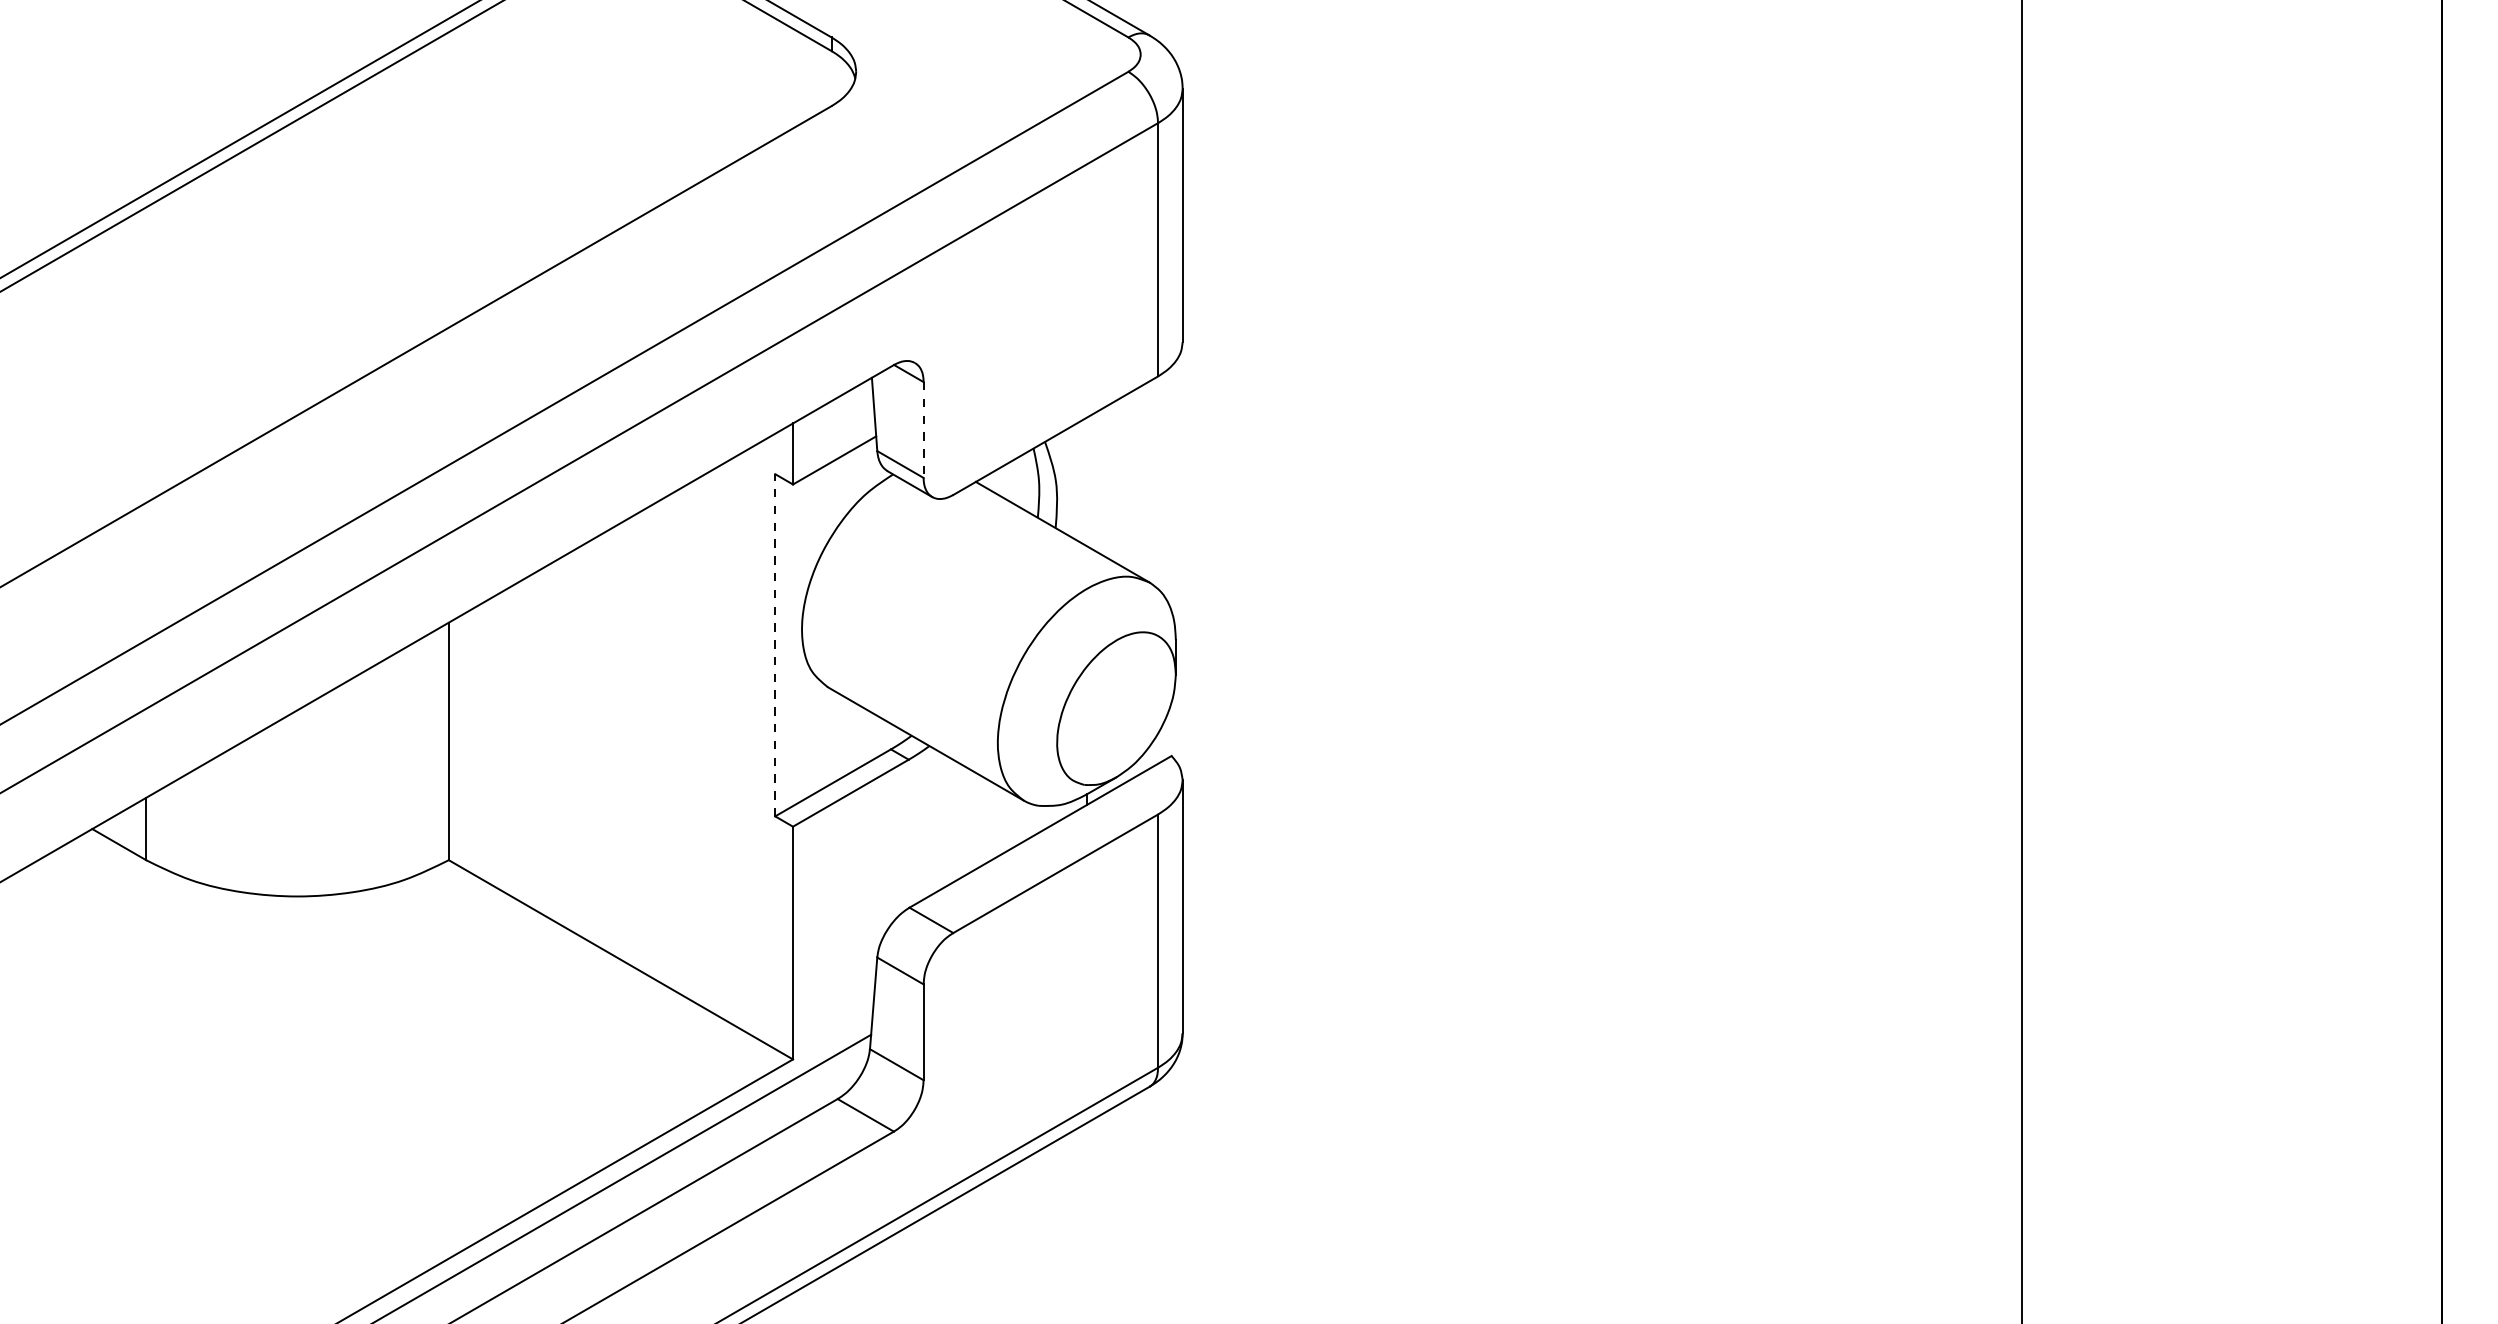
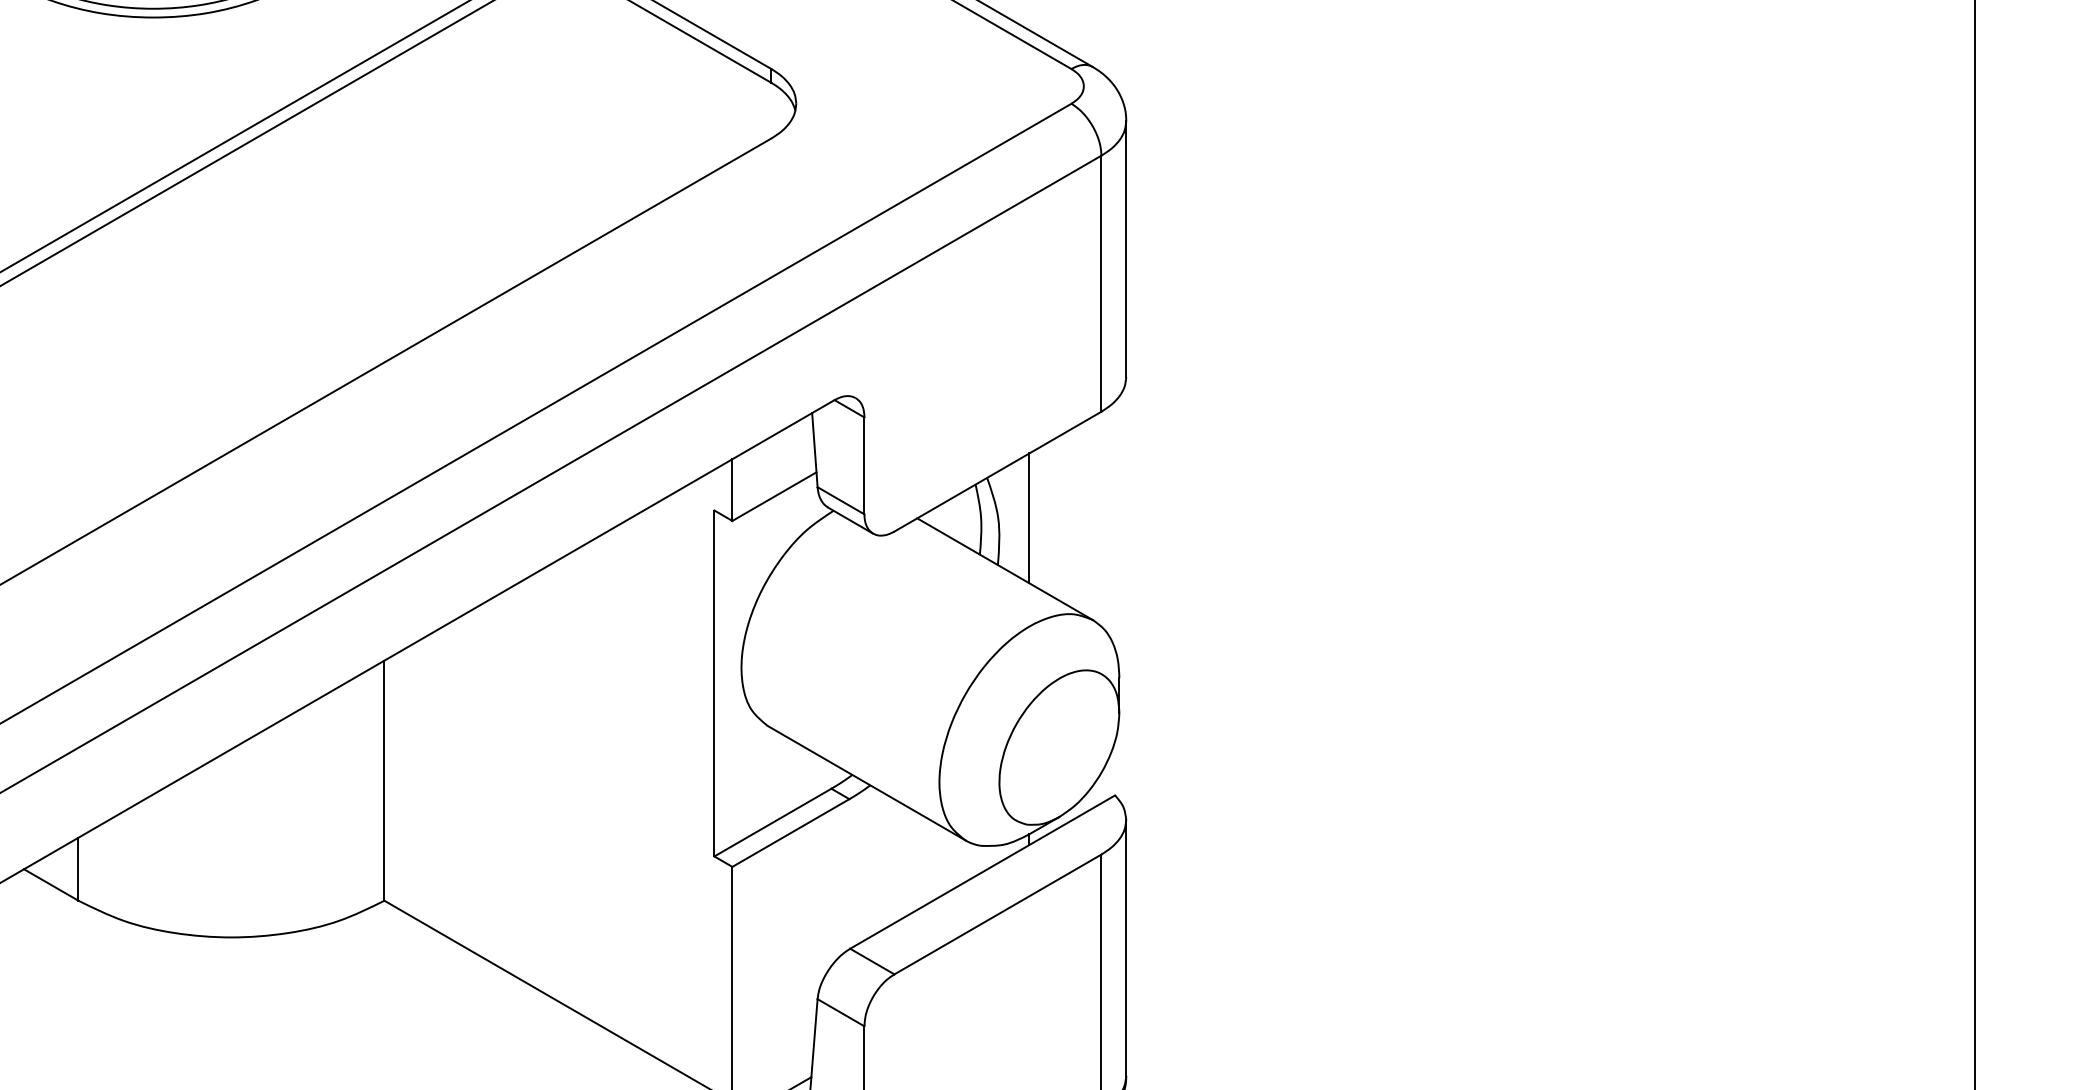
line: (923, 430) -> (864, 466), dashed -> solid
line: (1086, 481) -> (1029, 517), added
line: (775, 644) -> (714, 682), dashed -> solid

